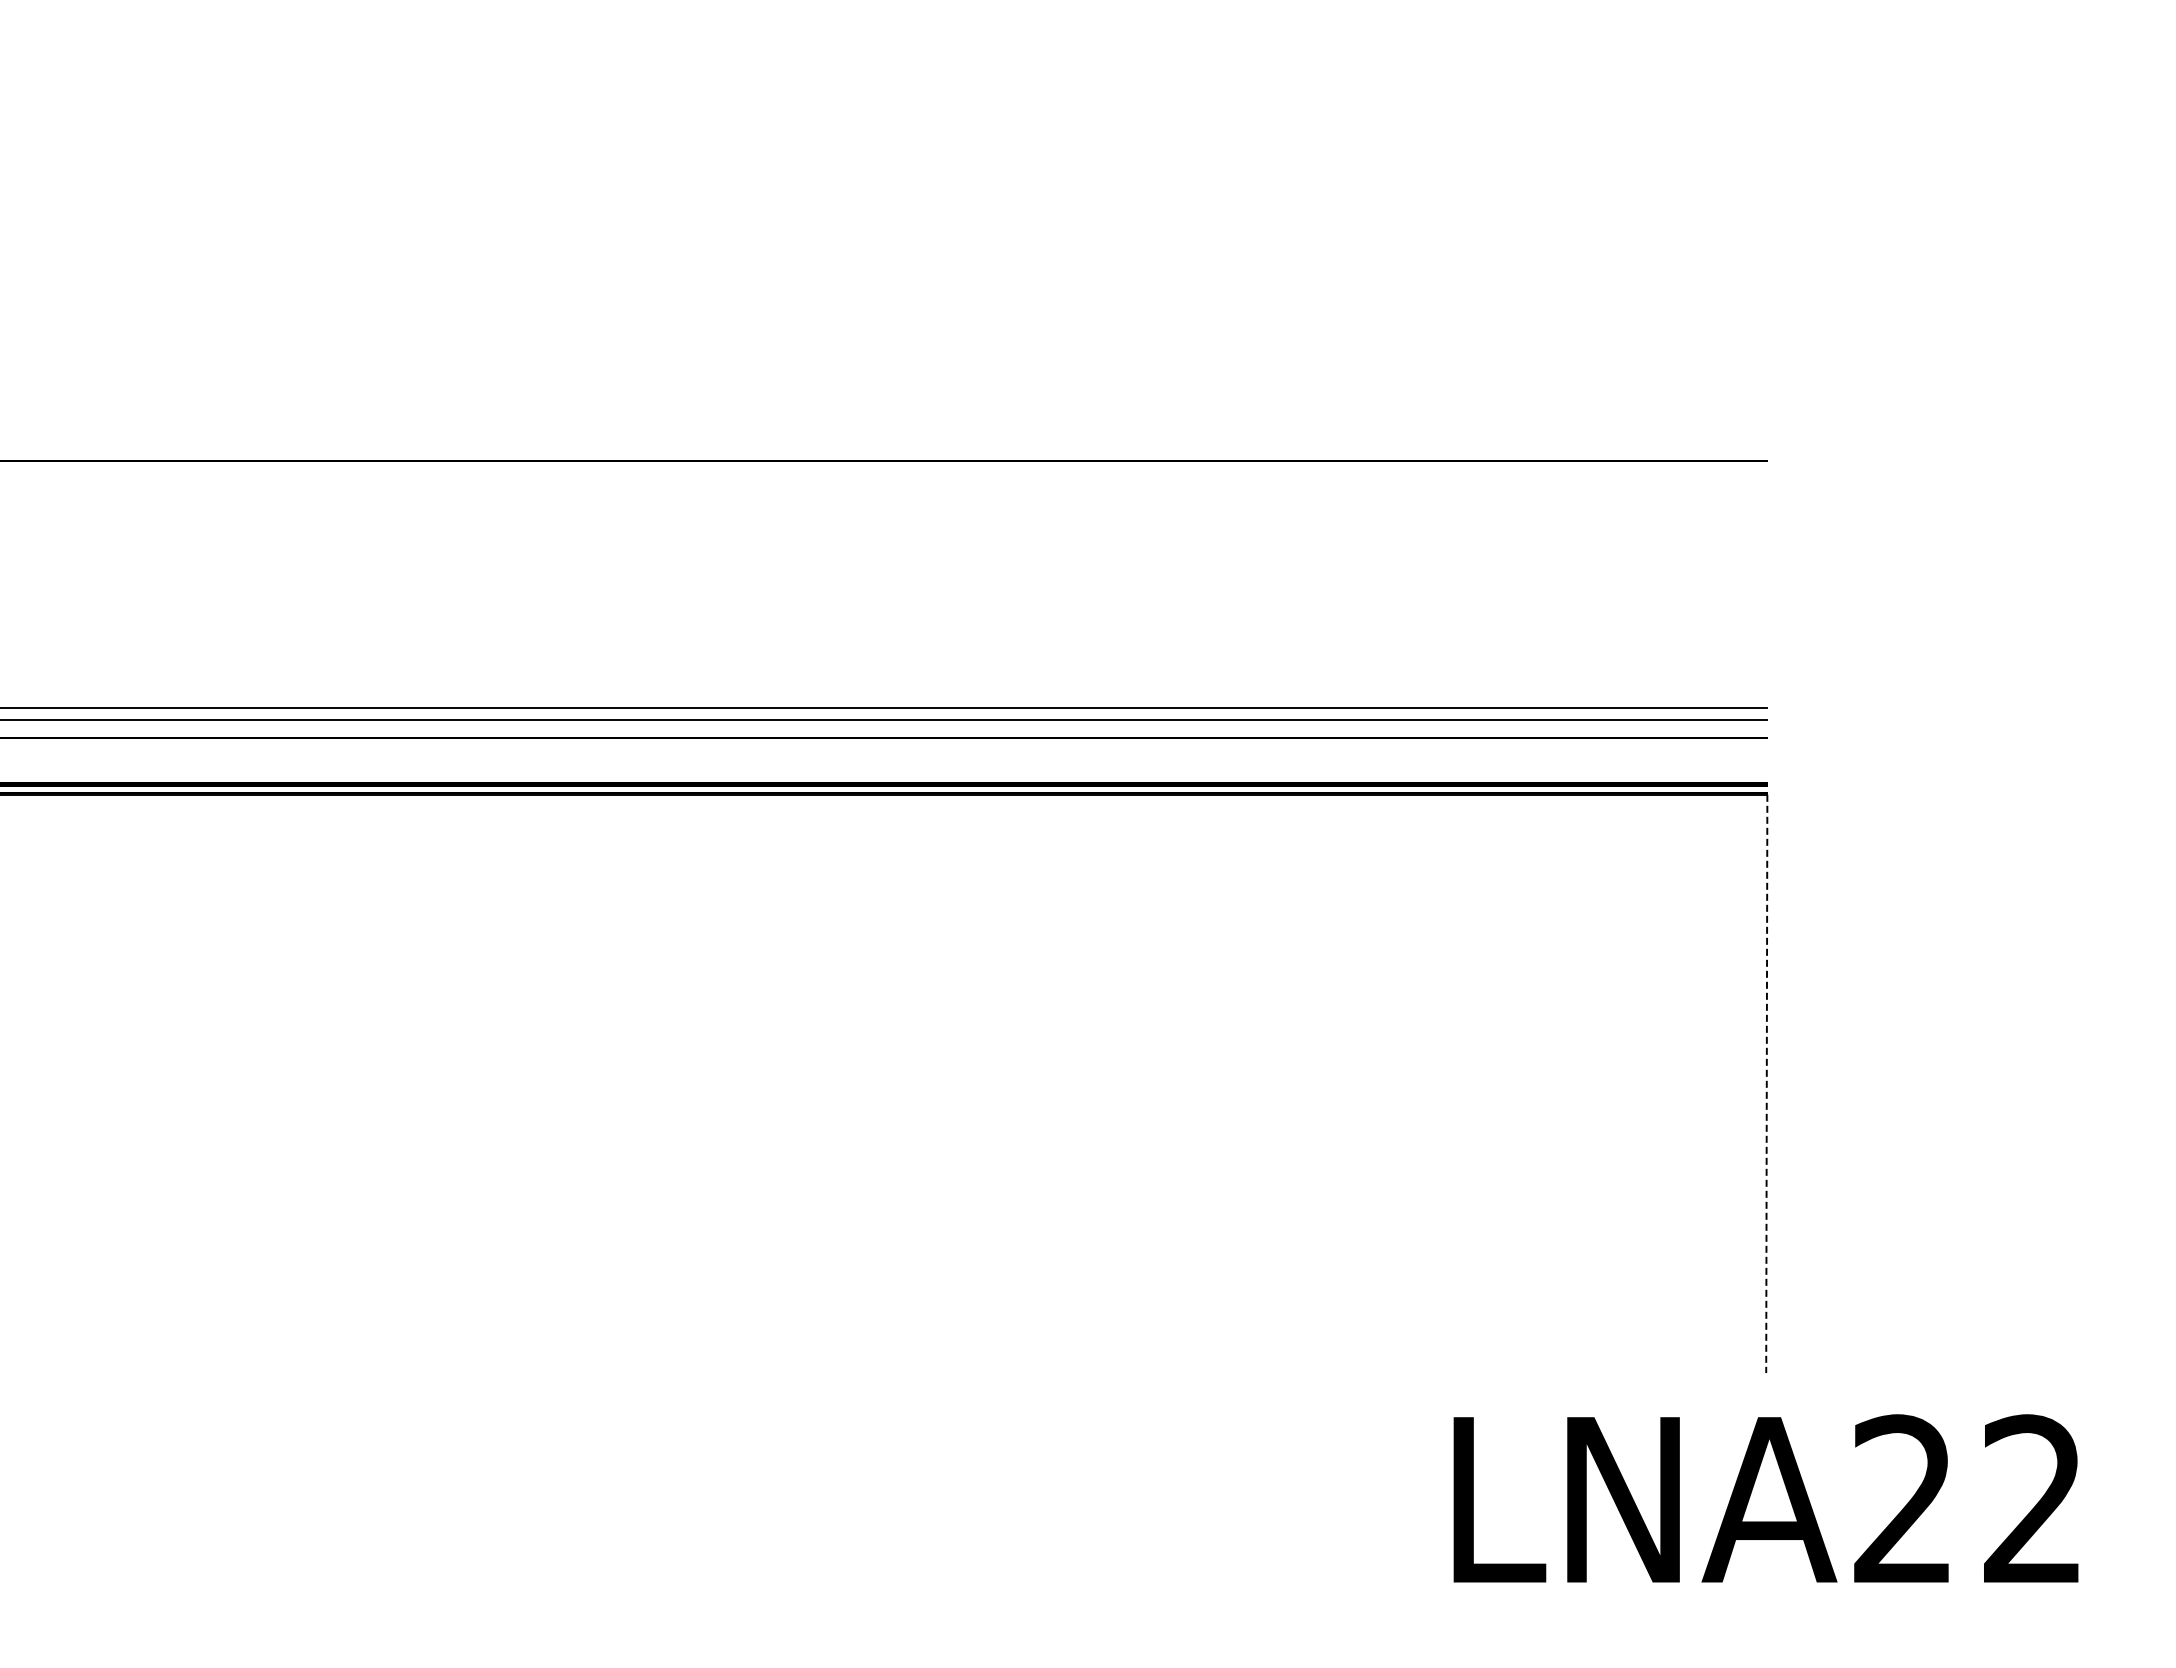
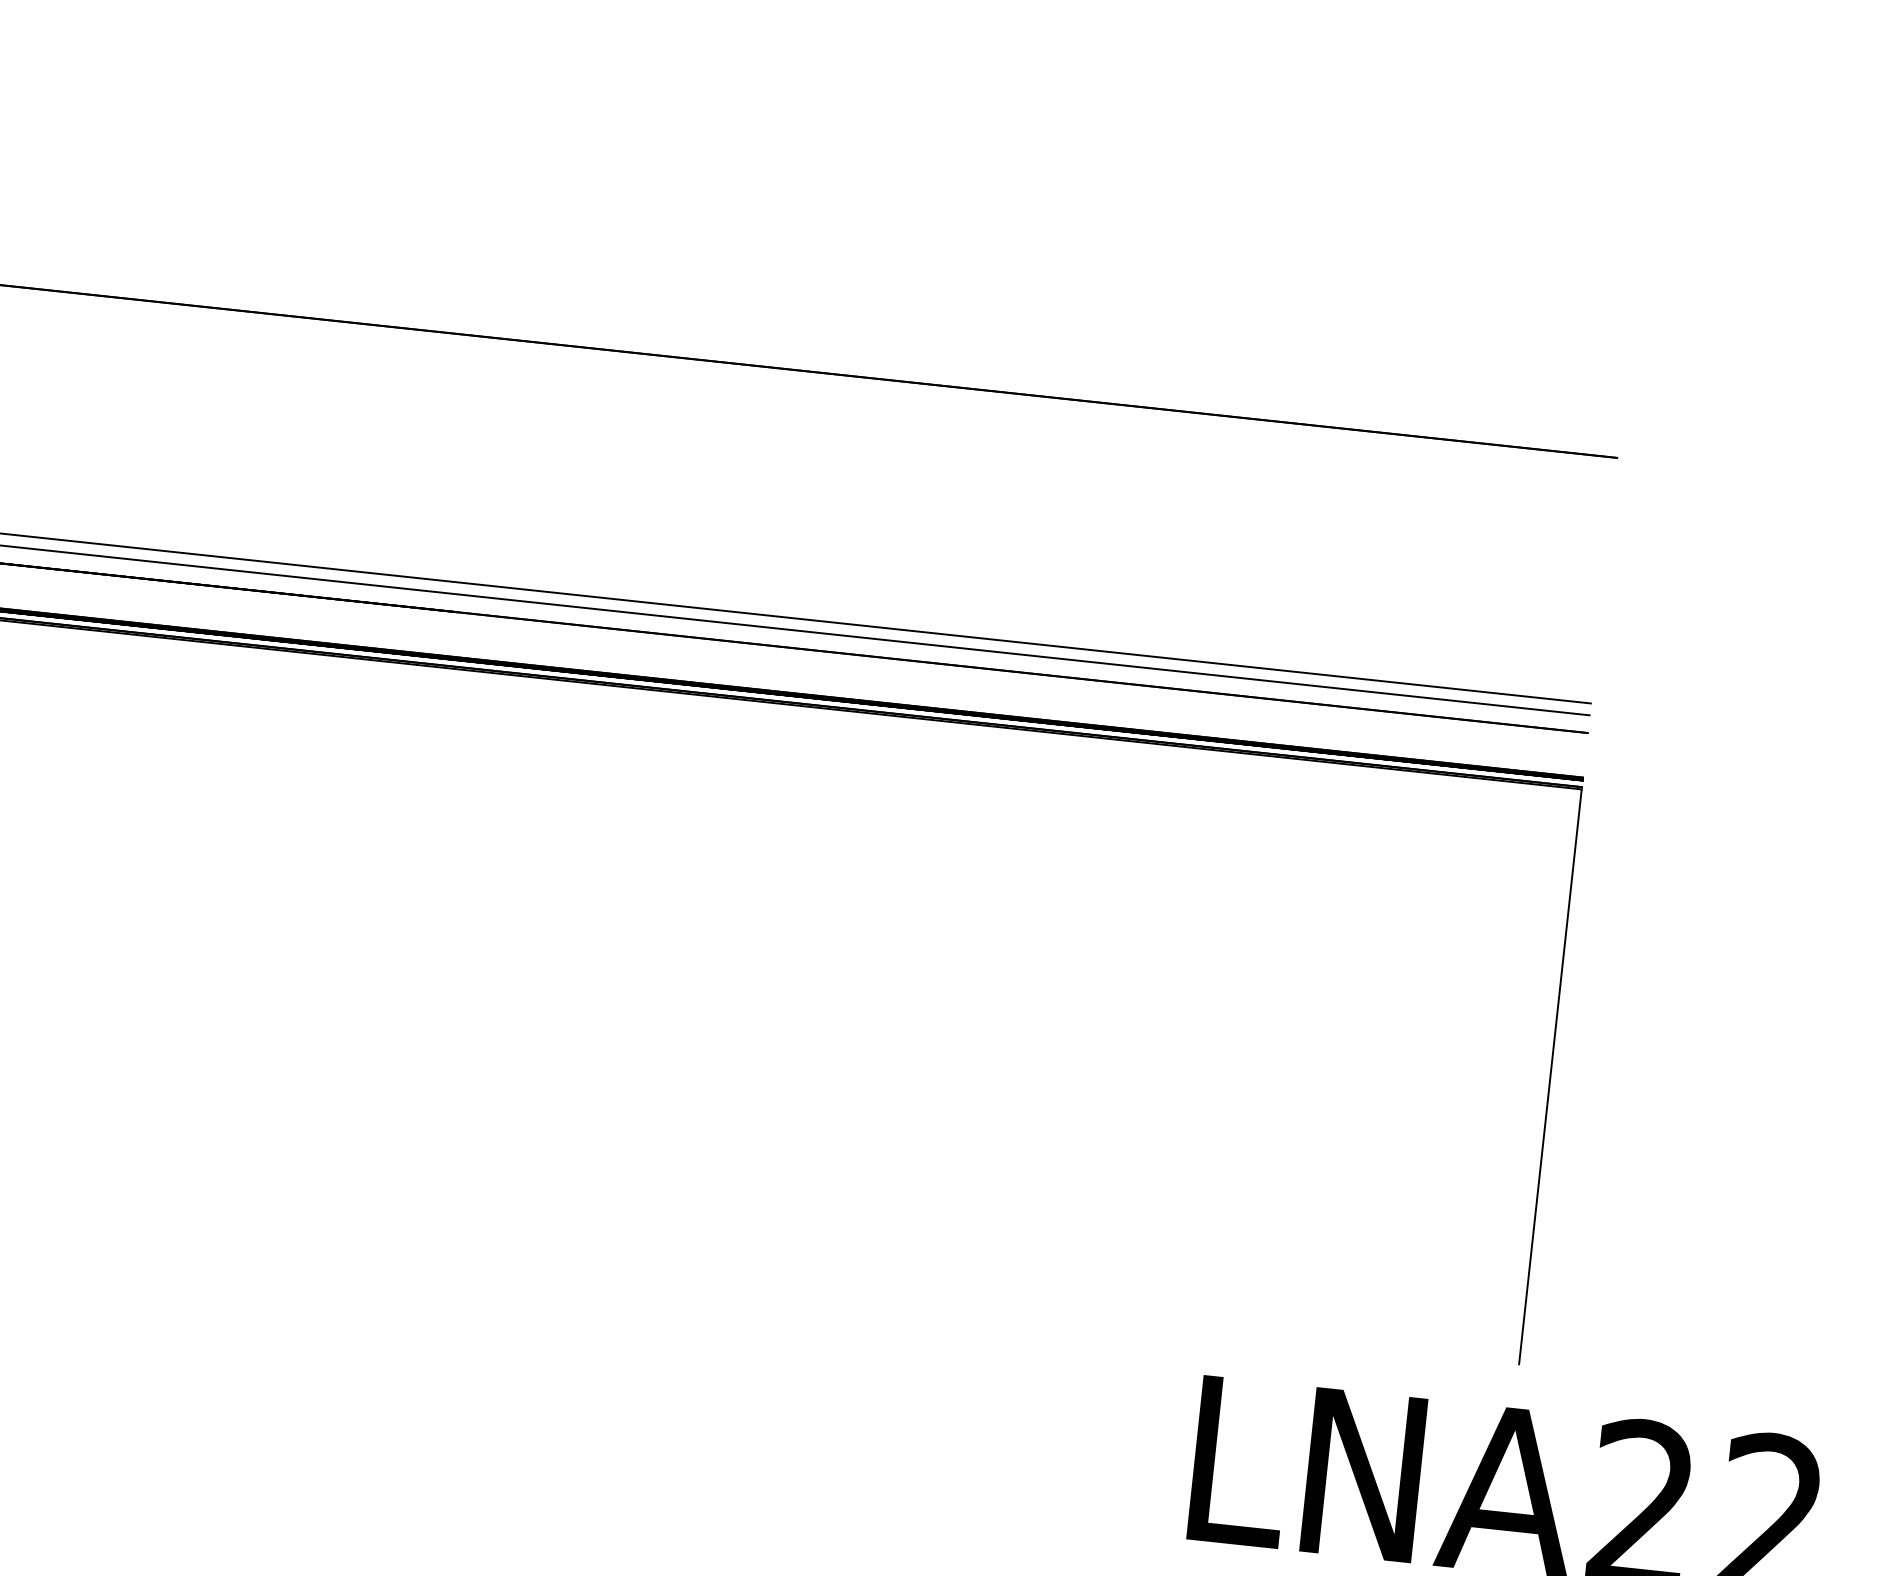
line: (1766, 1084) -> (1550, 1077), dashed -> solid

